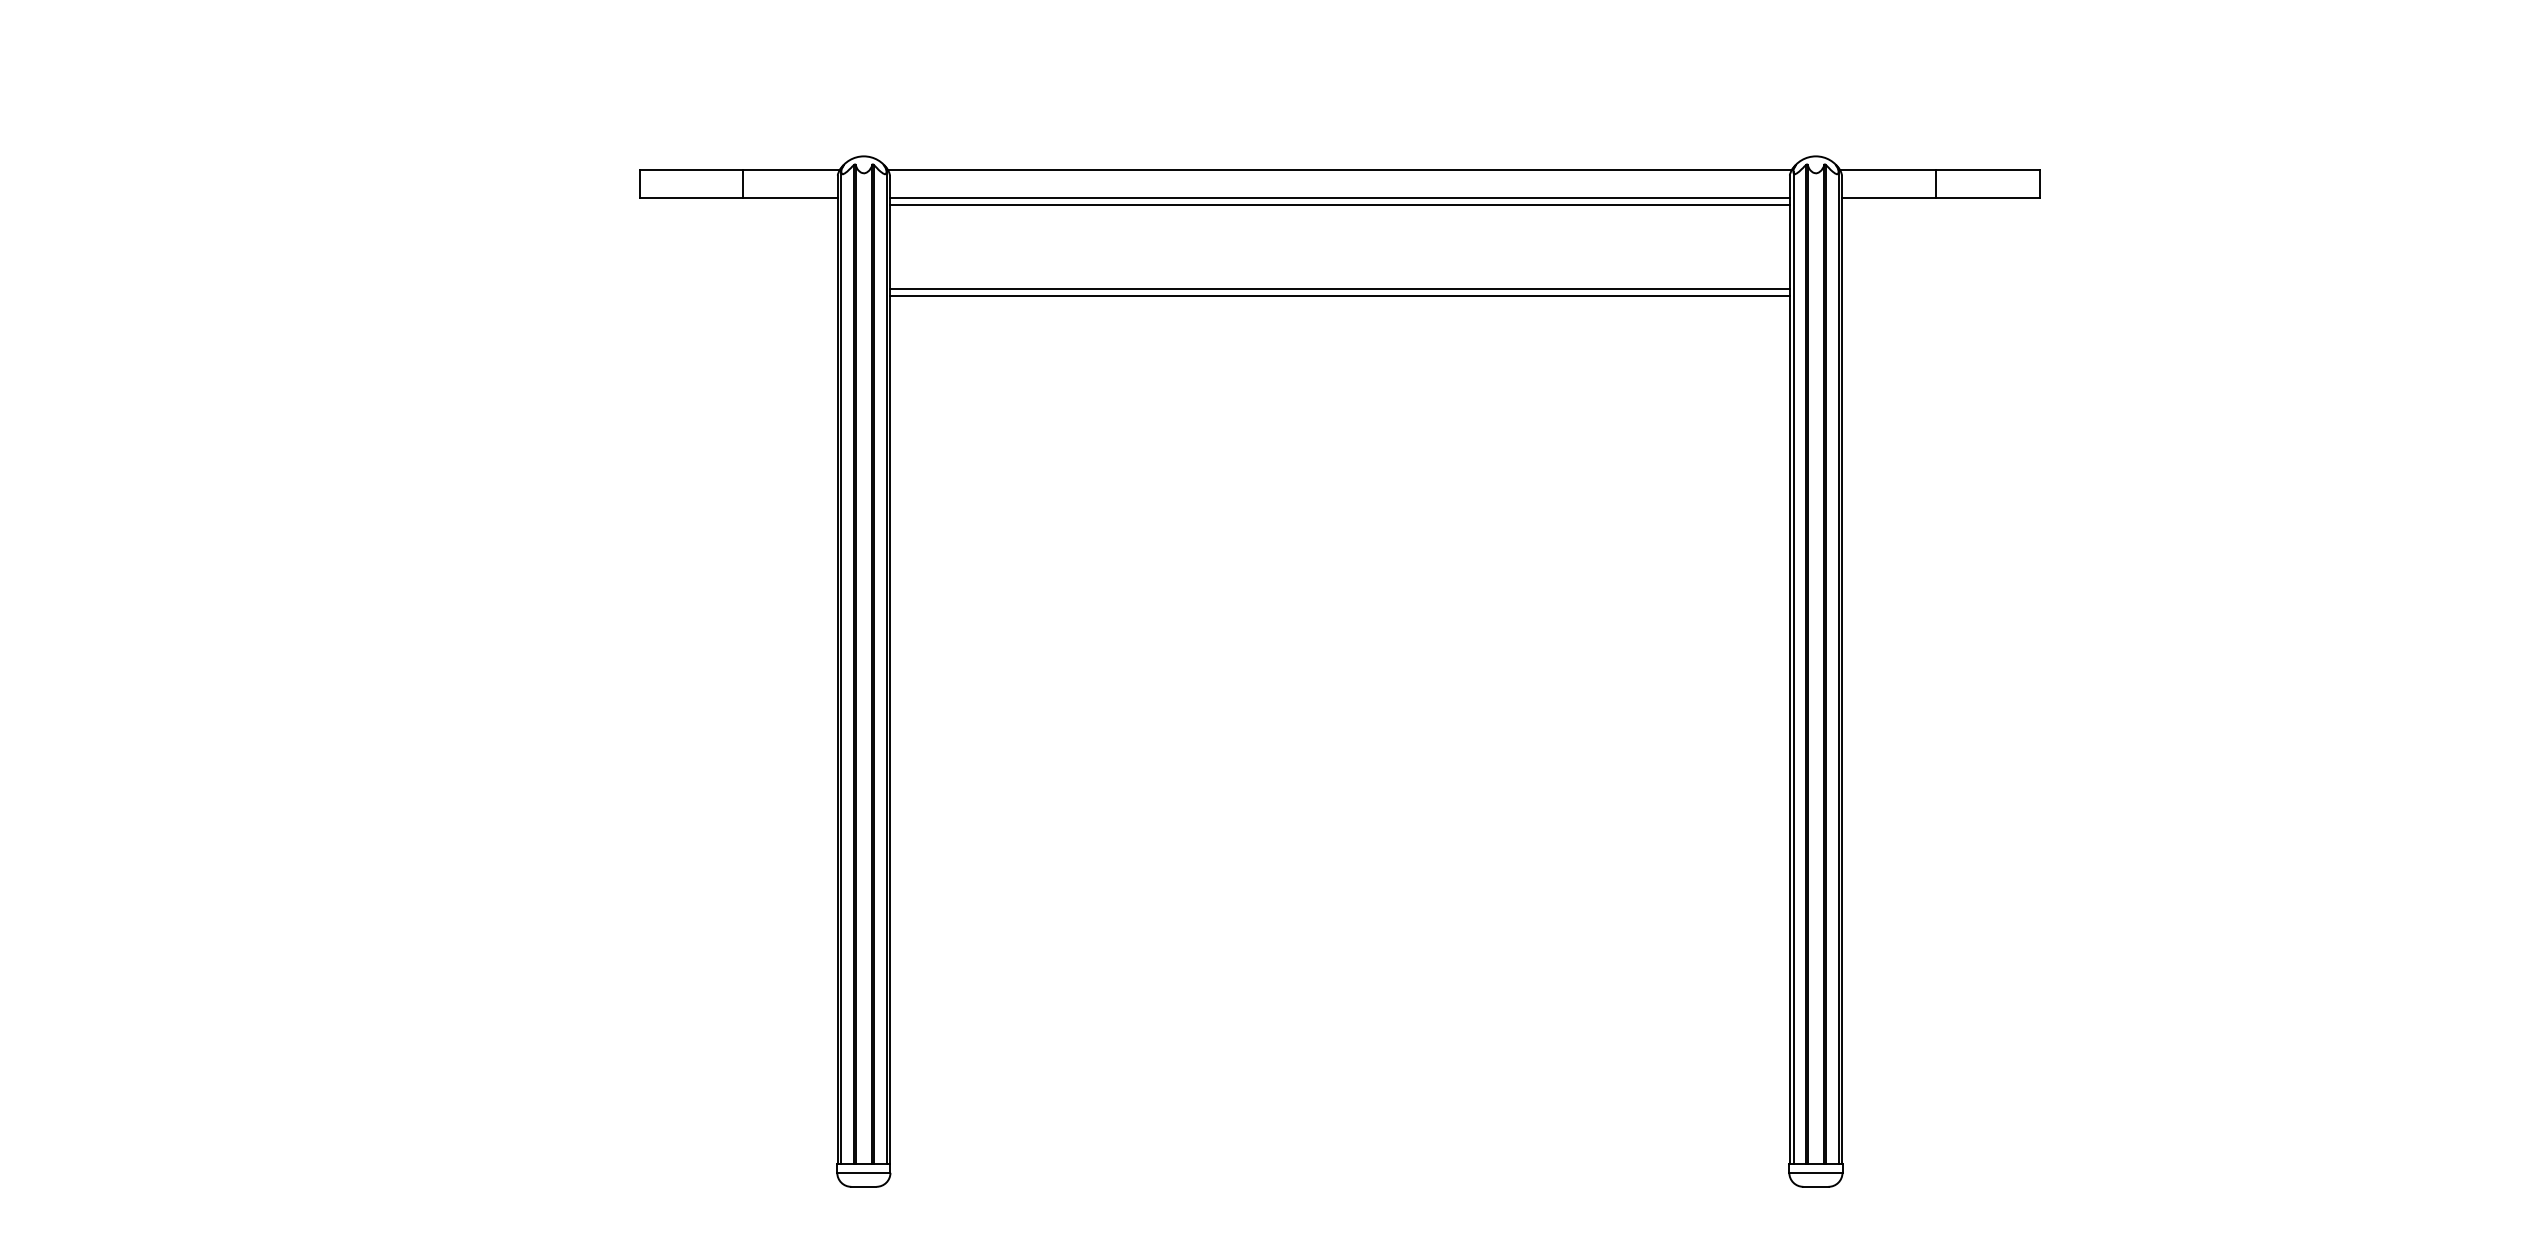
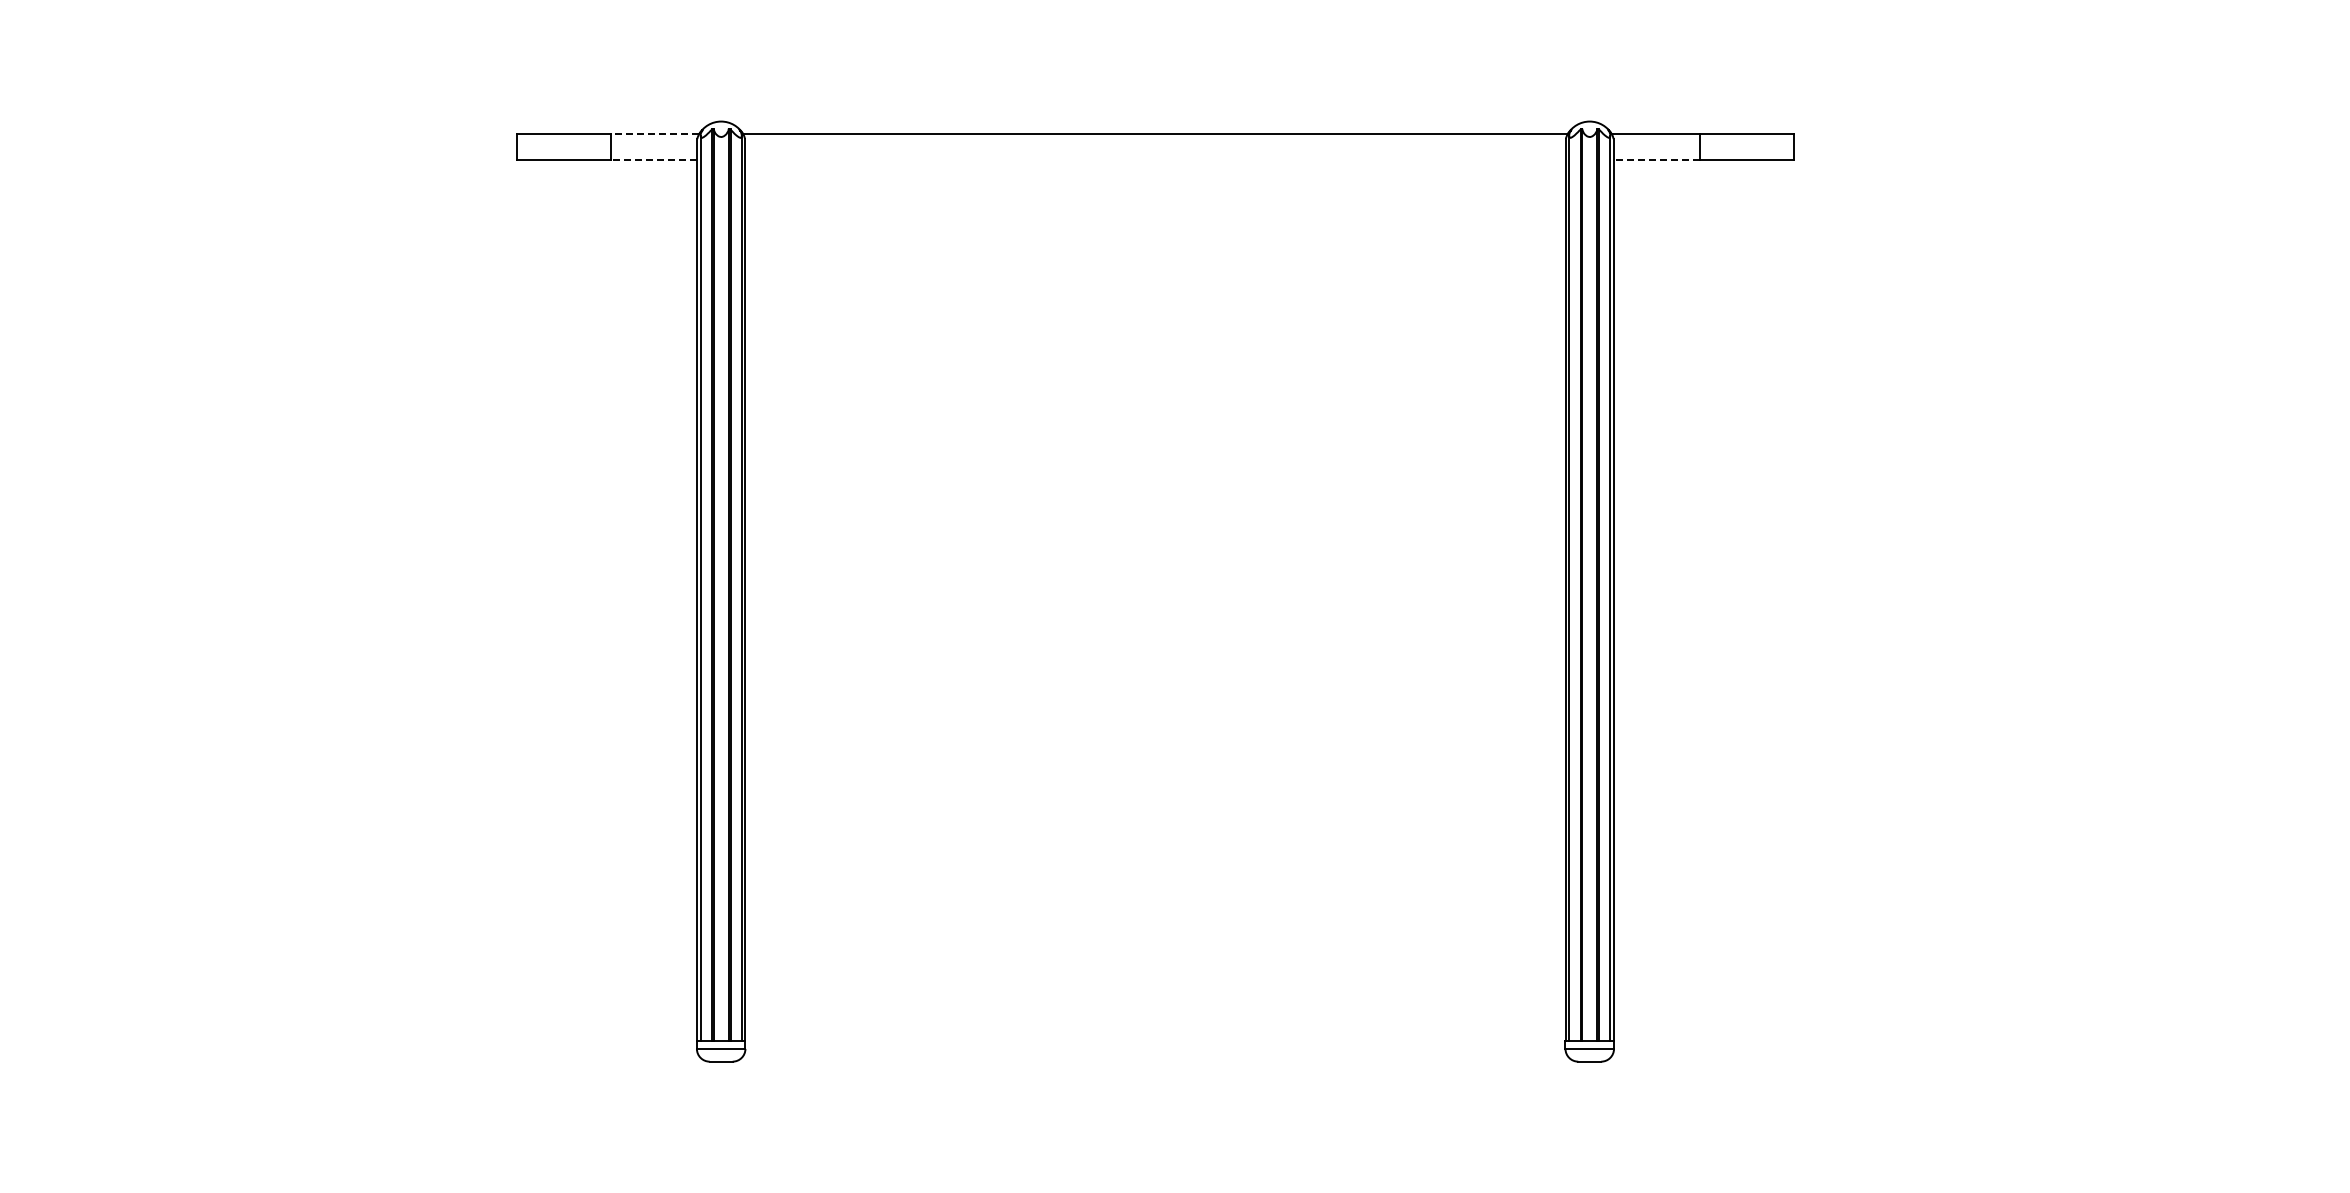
line: (791, 170) -> (655, 134), solid -> dashed
line: (789, 197) -> (653, 159), solid -> dashed
line: (1339, 197) -> (1155, 159), removed
line: (1889, 197) -> (1656, 159), solid -> dashed
line: (1339, 205) -> (1155, 166), removed
line: (1339, 288) -> (1155, 242), removed
line: (1339, 296) -> (1155, 249), removed

